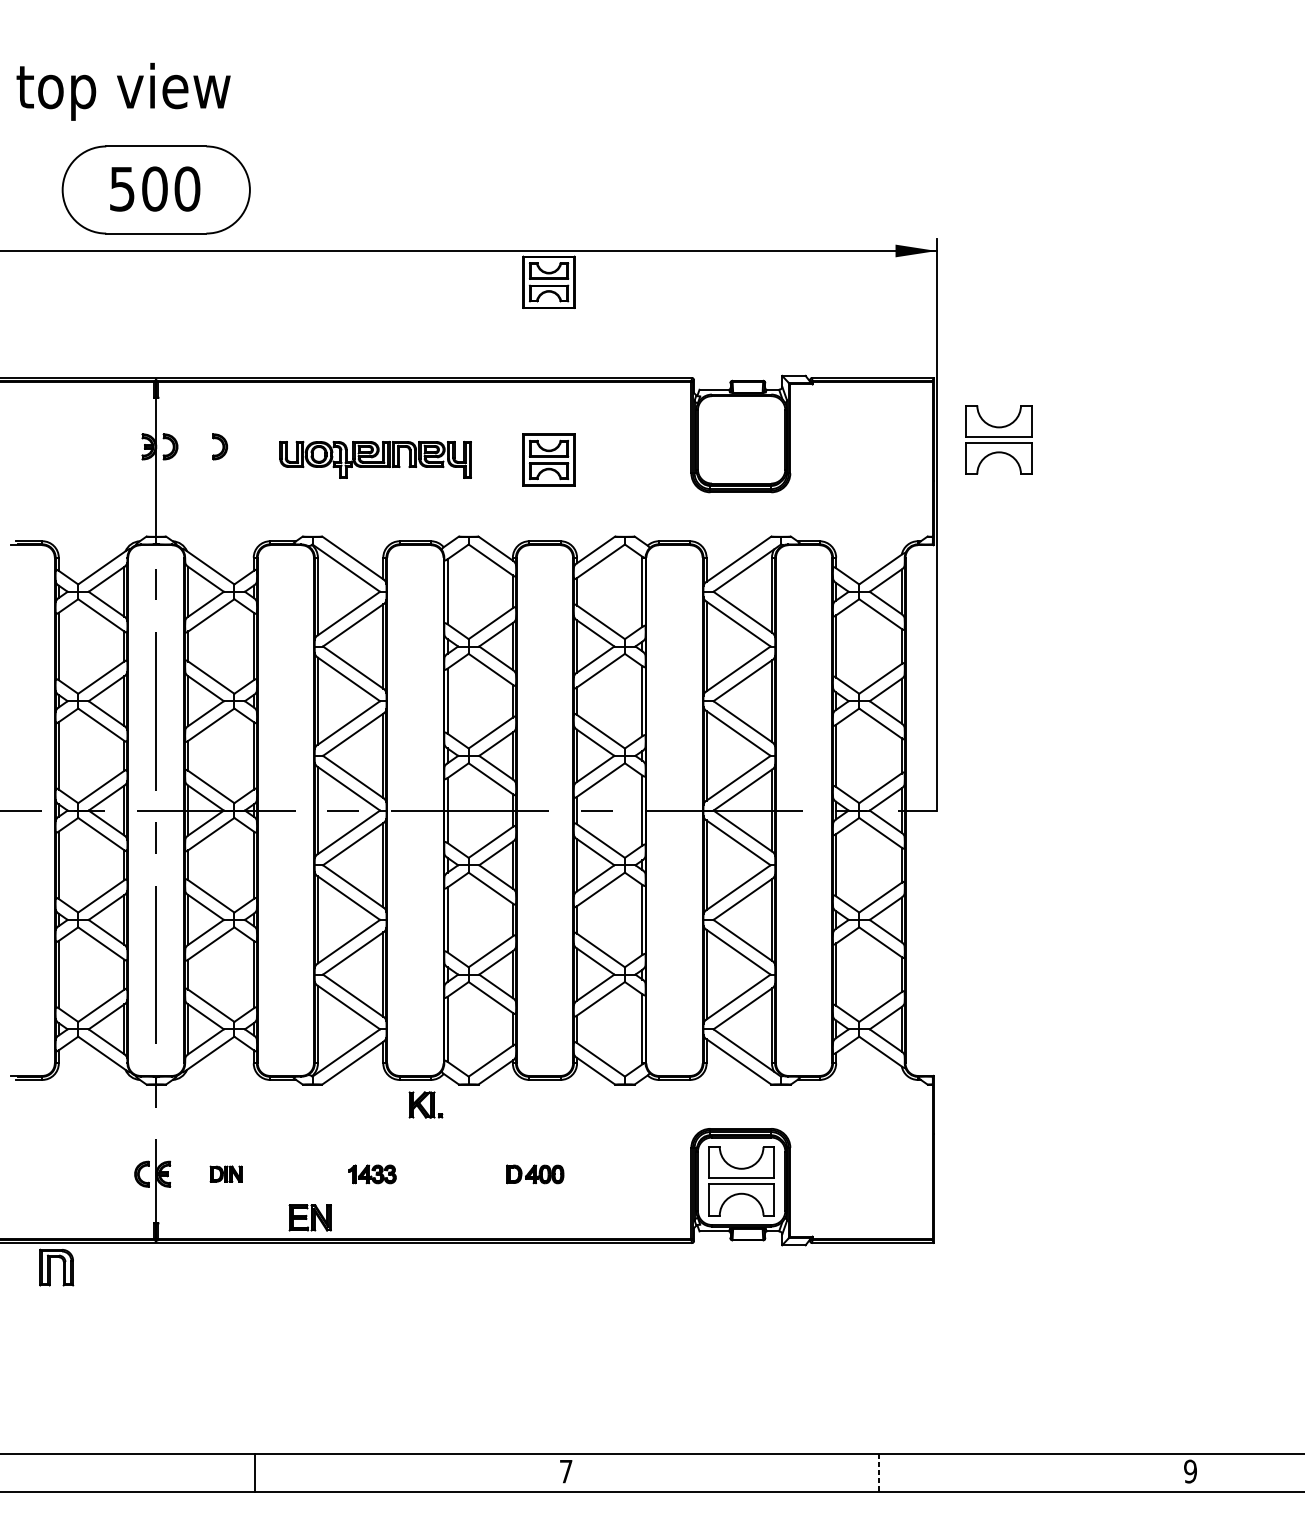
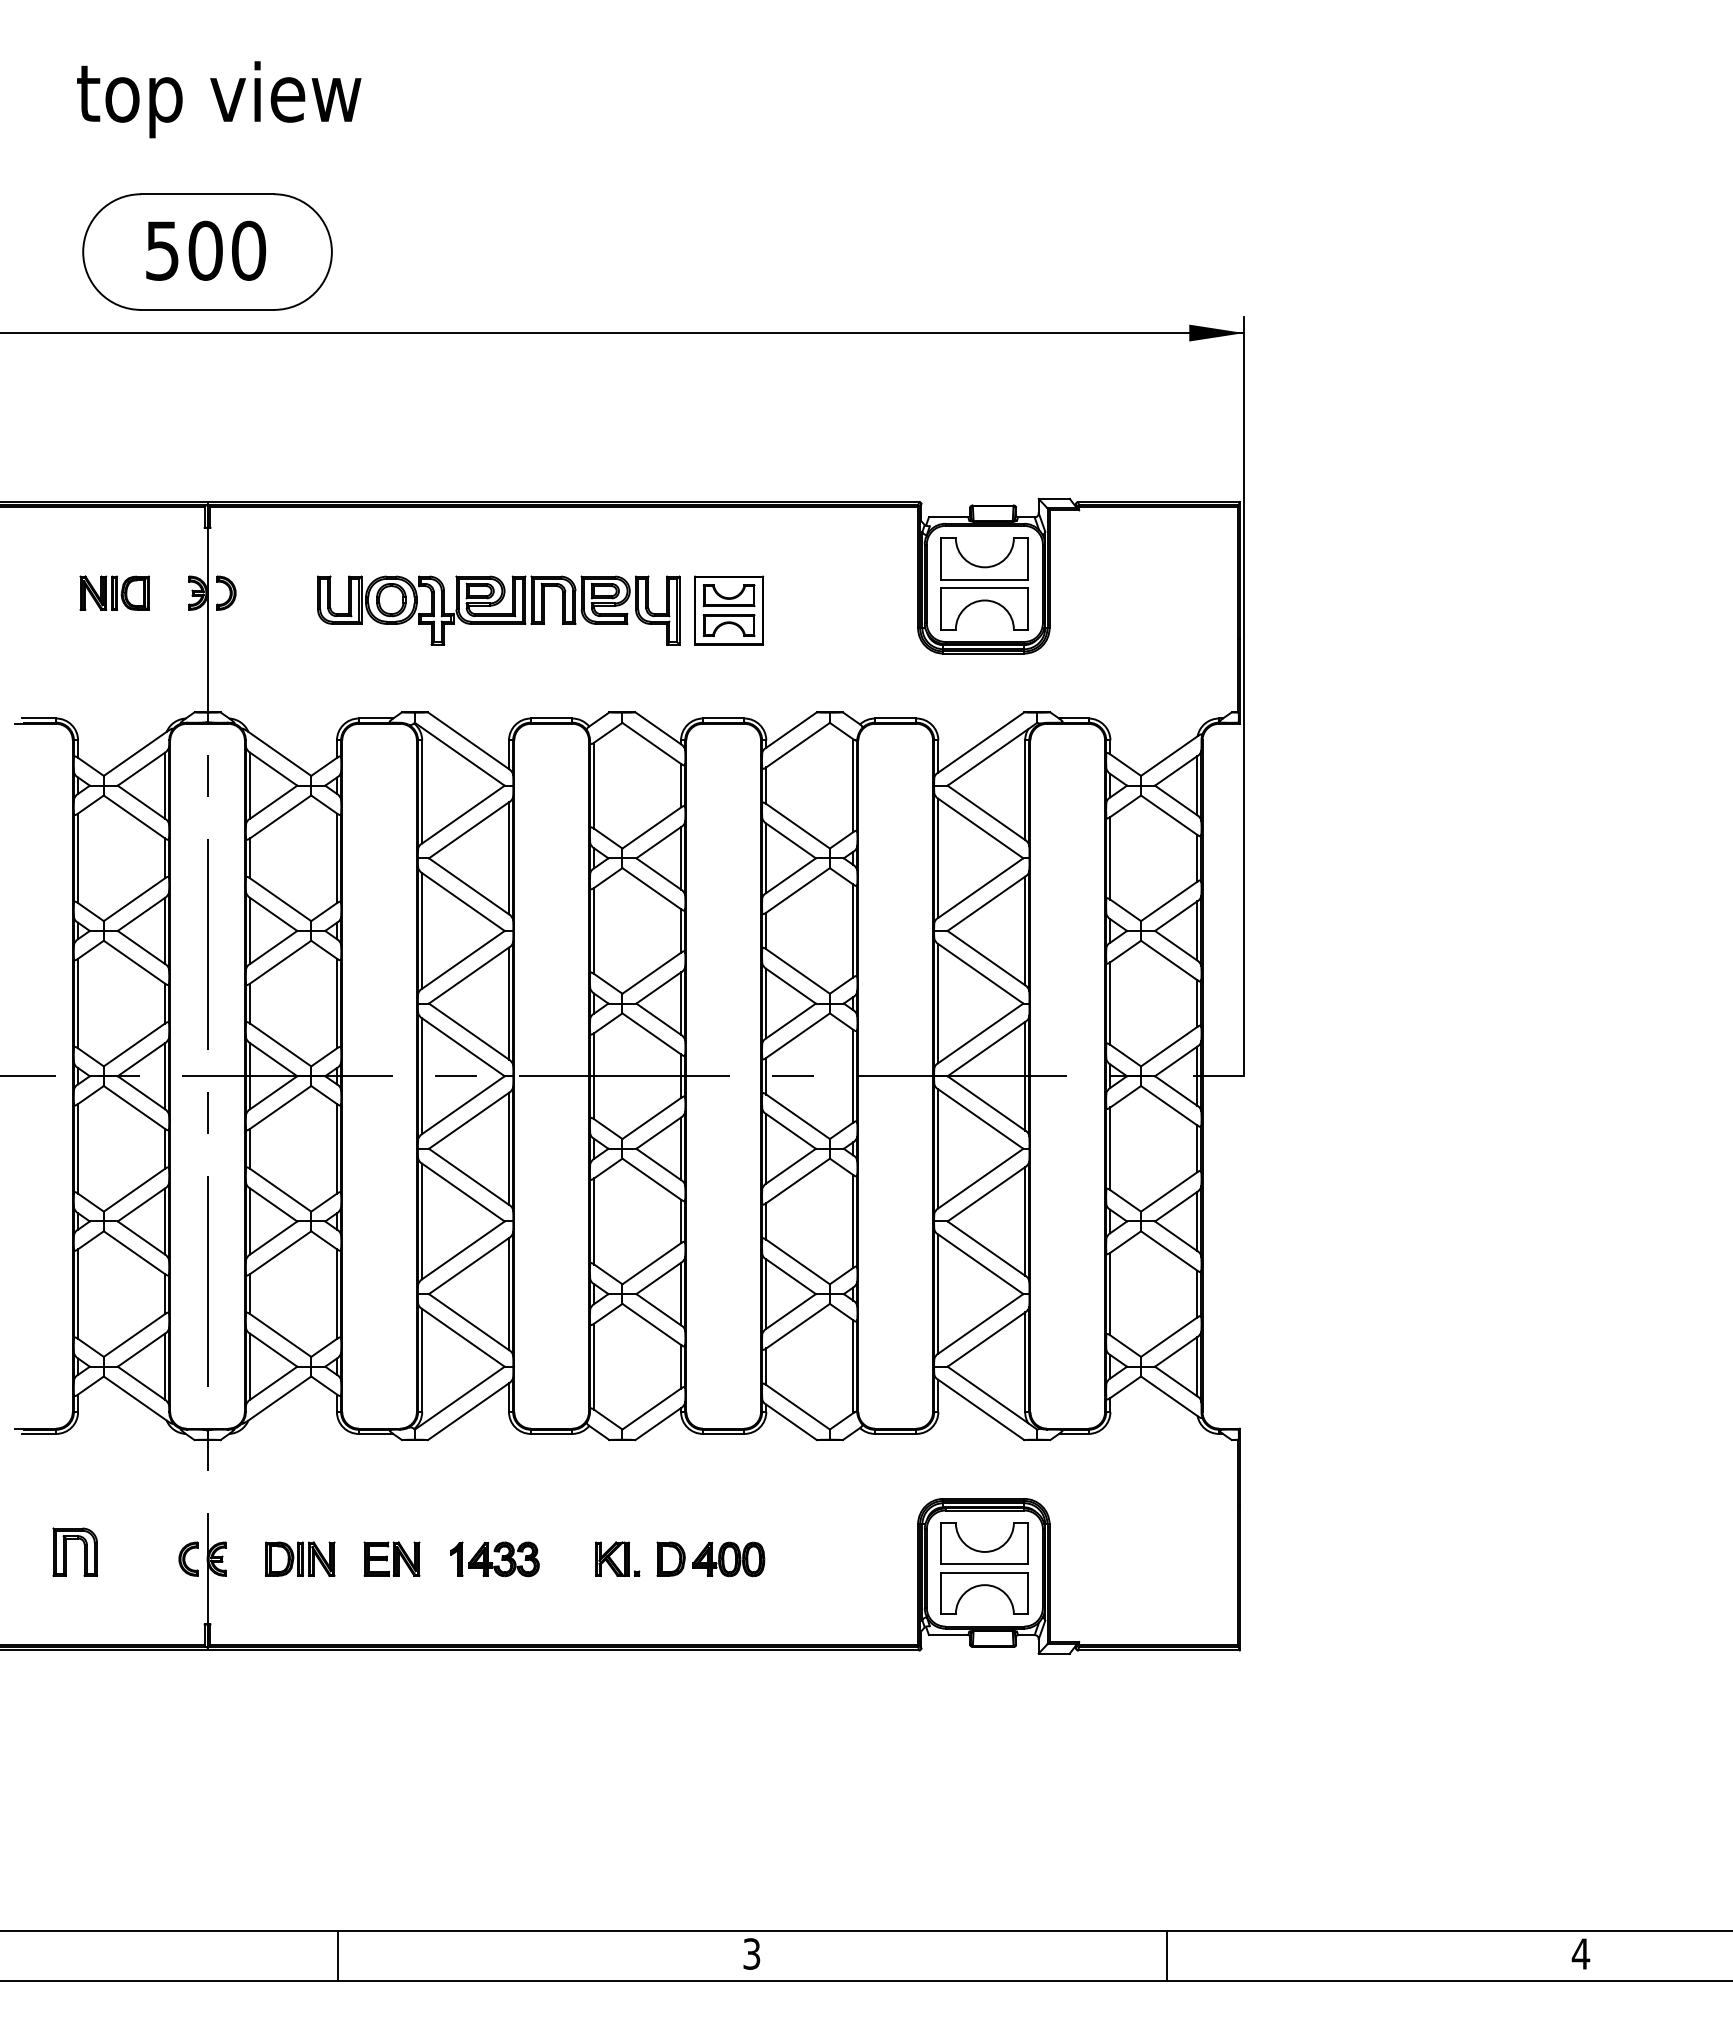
text: (123, 91) -> (219, 99), moved
part: (549, 282) -> (729, 374), removed
part: (998, 439) -> (984, 583), moved
part: (86, 446) -> (114, 592), added
part: (220, 446) -> (292, 592), removed
part: (375, 459) -> (498, 610), size x1.43
part: (425, 1104) -> (617, 1558), moved
part: (226, 1173) -> (300, 1558), size x1.67
part: (372, 1174) -> (494, 1559), size x1.43
part: (535, 1174) -> (710, 1559), size x1.43
part: (309, 1217) -> (391, 1558), moved
part: (50, 1267) -> (66, 1551), moved
text: (565, 1471) -> (751, 1953), 7 -> 3
text: (1190, 1471) -> (1580, 1953), 9 -> 4
line: (879, 1472) -> (1167, 1955), dashed -> solid

